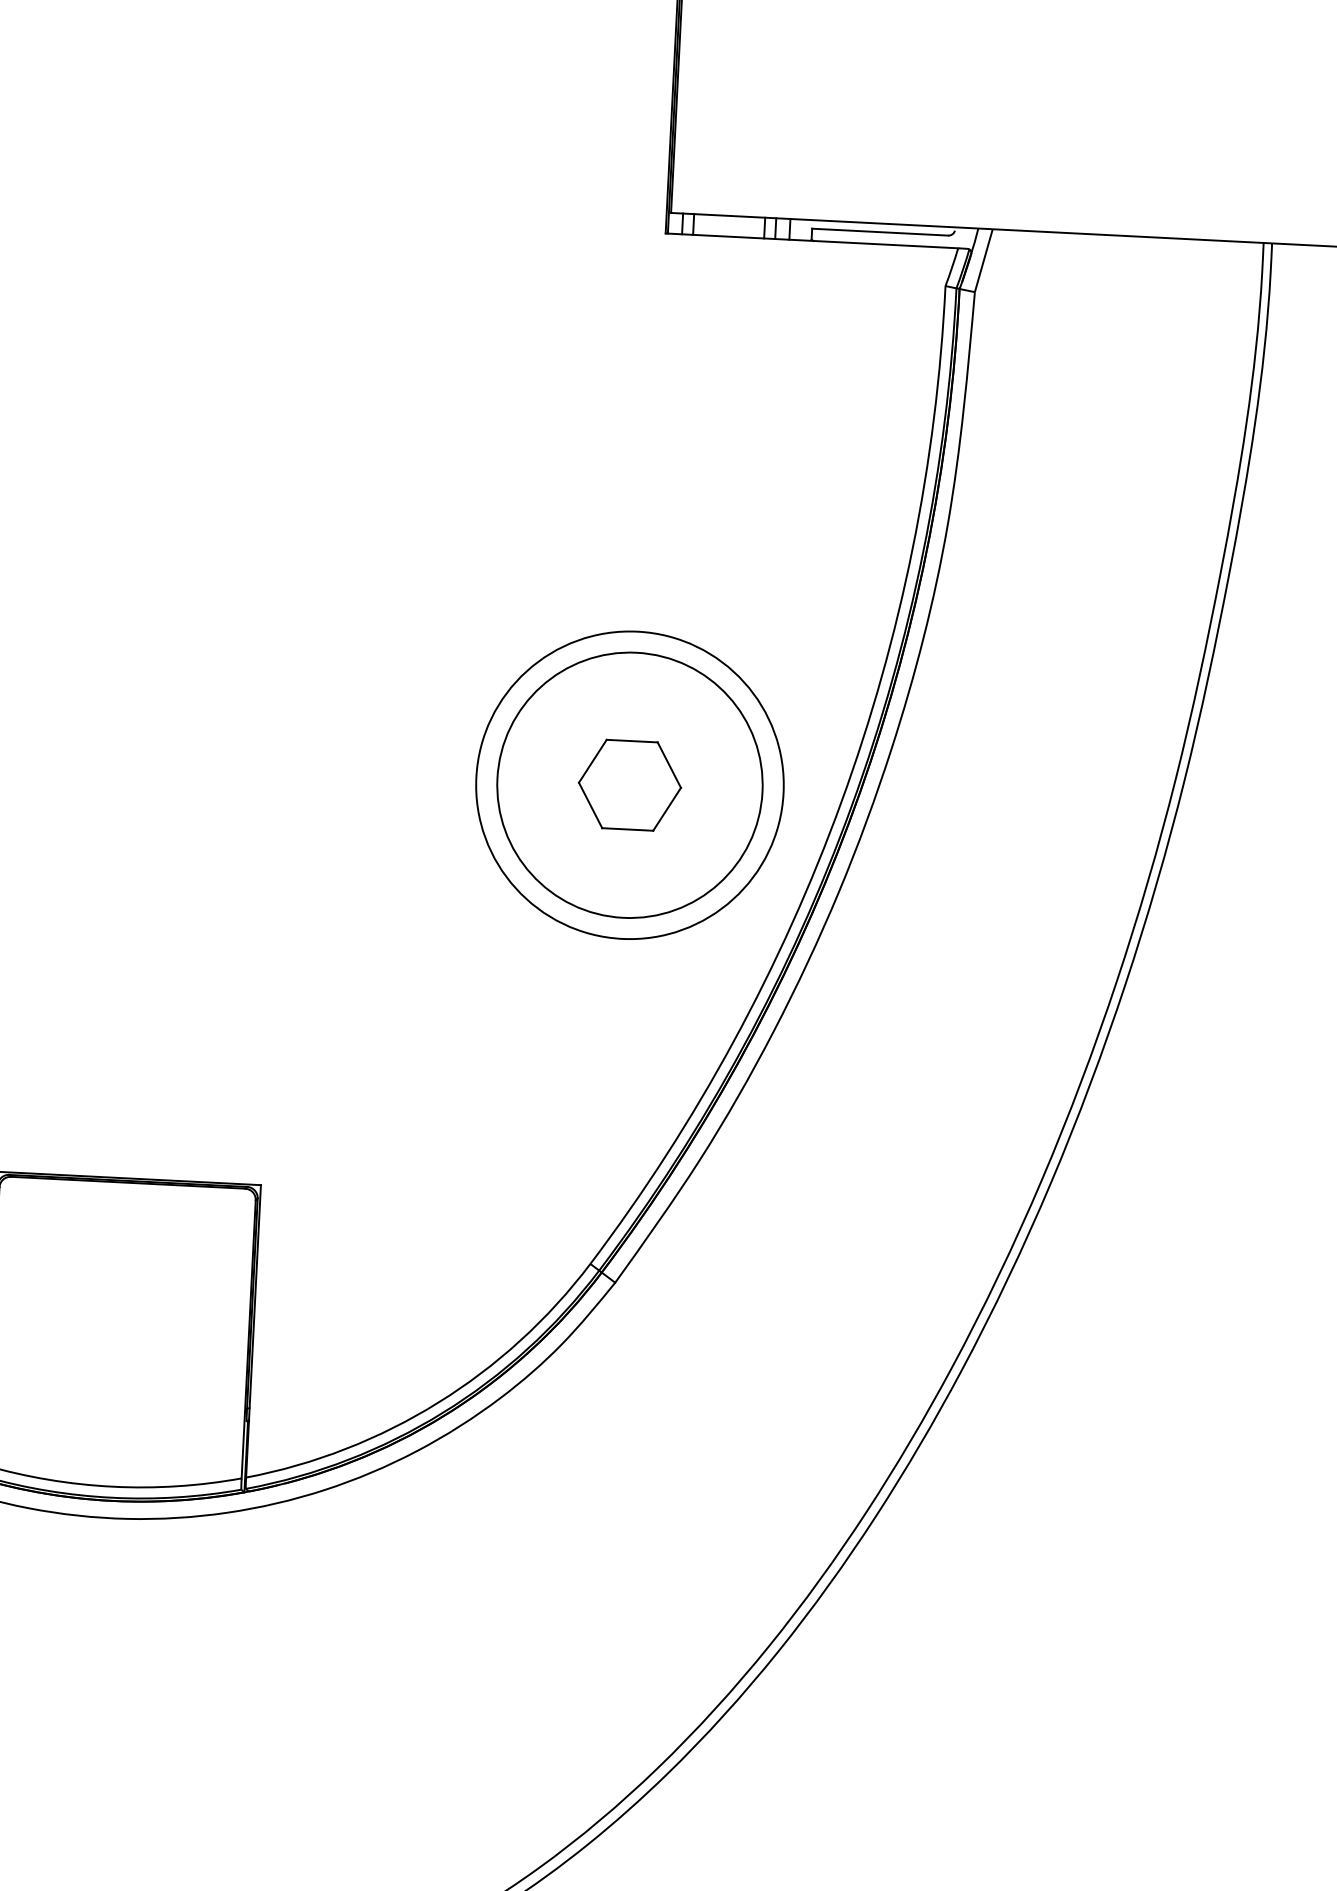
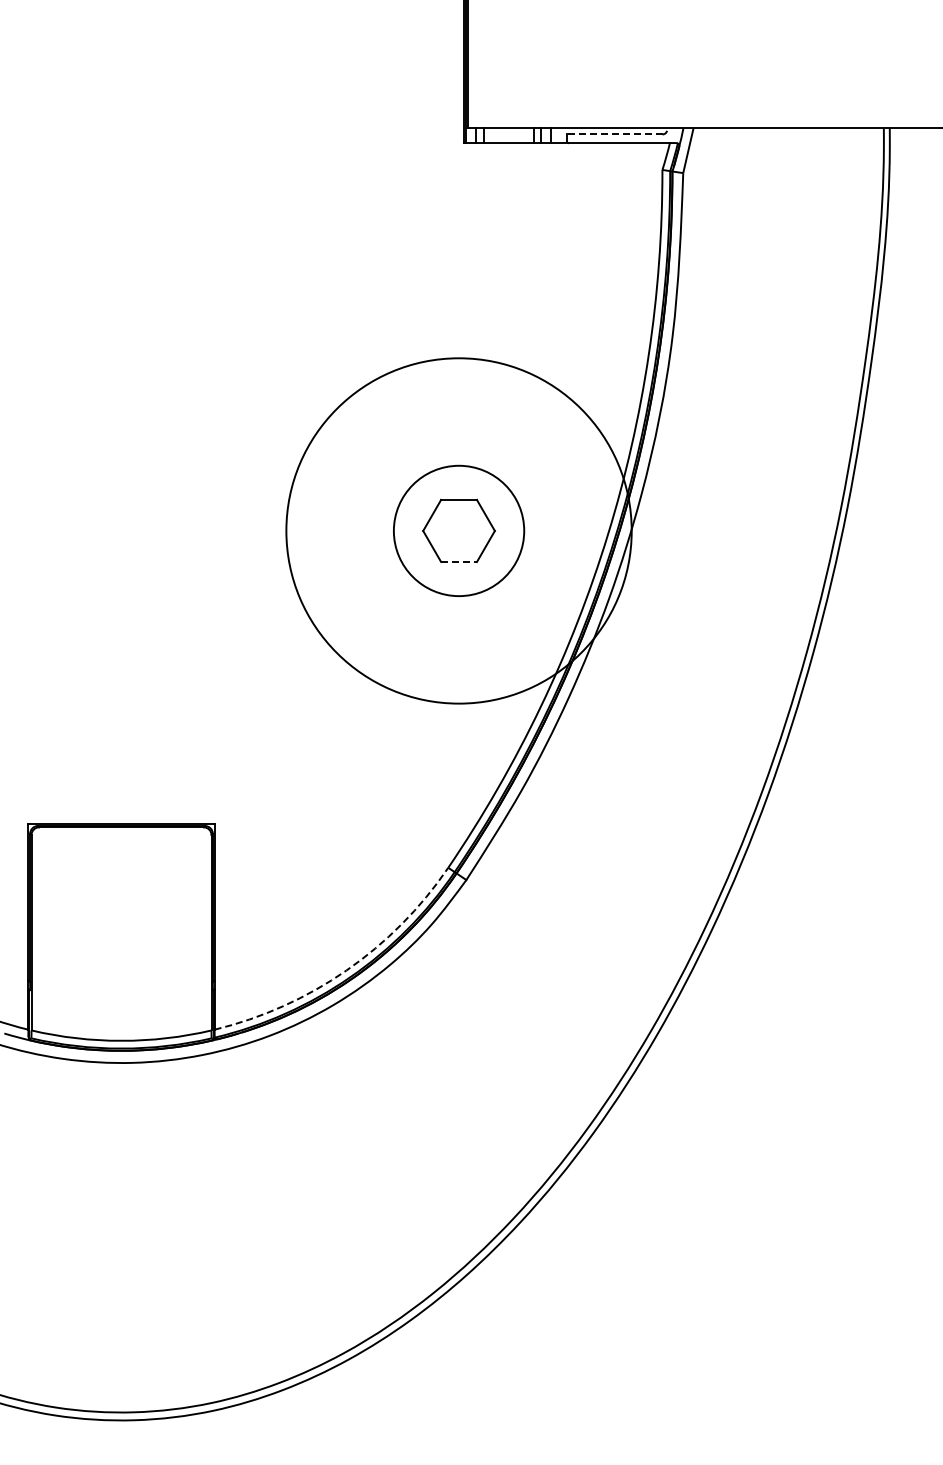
line: (879, 232) -> (614, 134), solid -> dashed
circle: (629, 784) -> (458, 530), size x0.7
circle: (629, 784) -> (458, 530), size x1.6
line: (628, 830) -> (459, 562), solid -> dashed
arc: (438, 1402) -> (346, 970), solid -> dashed

